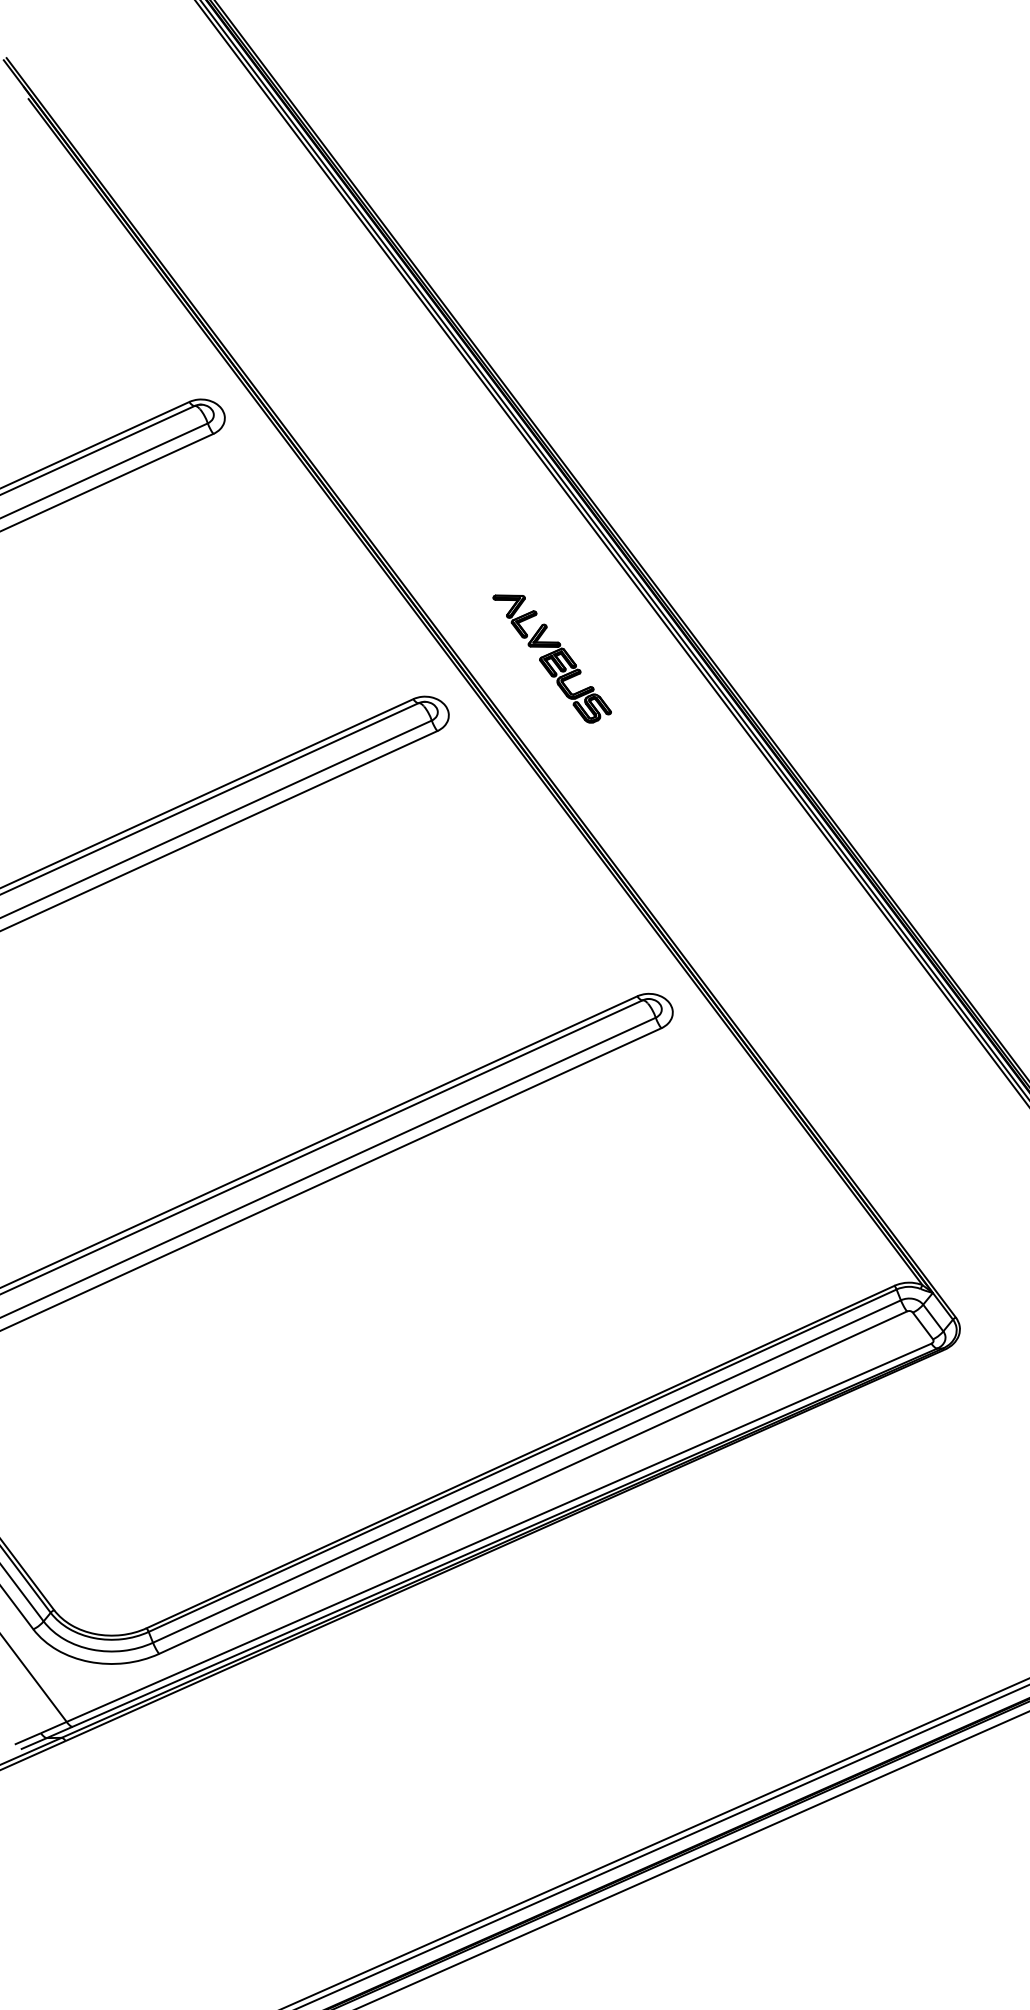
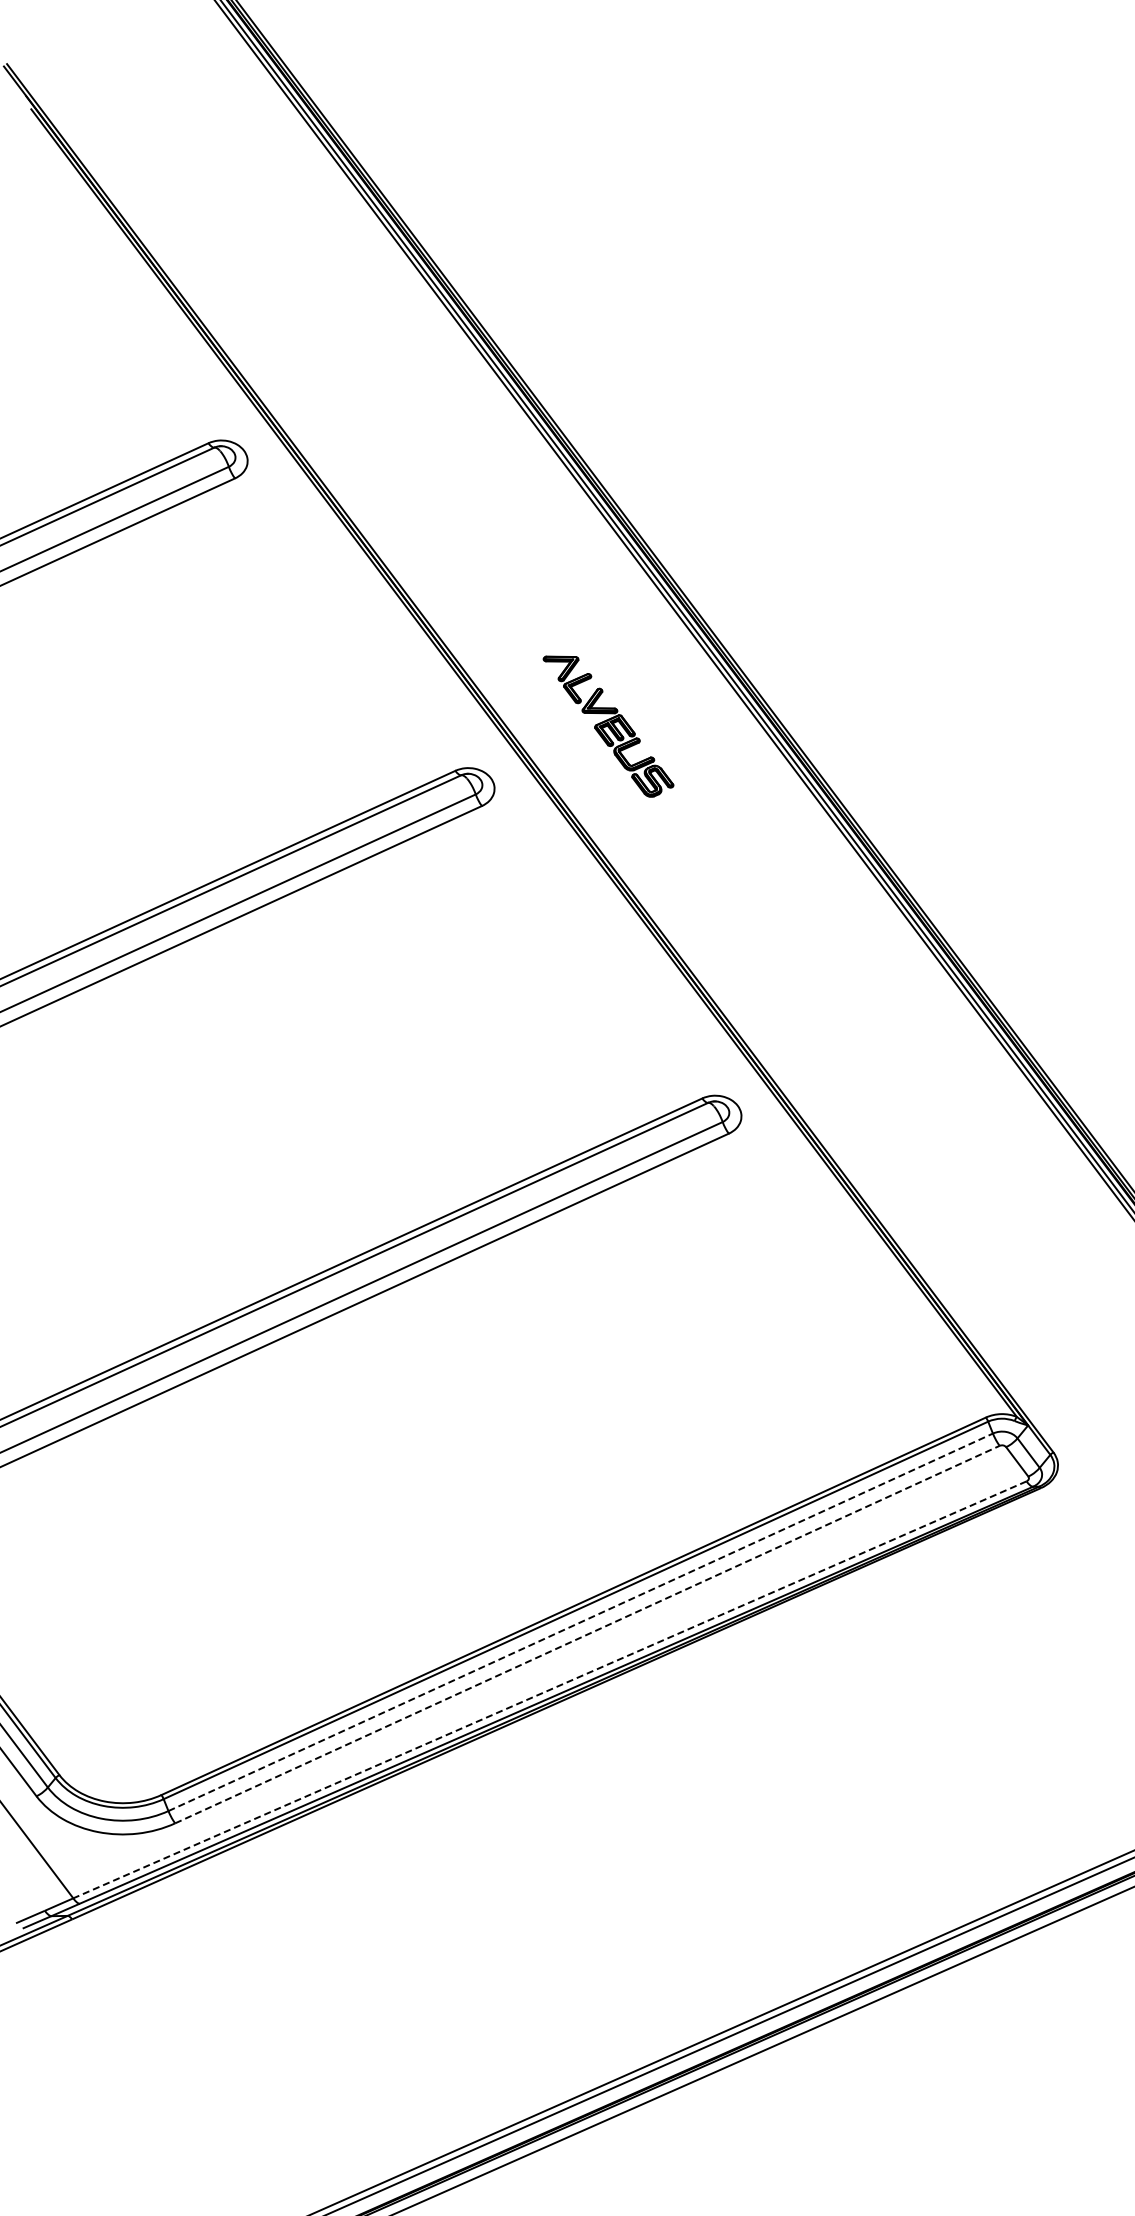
line: (527, 1471) -> (581, 1622), solid -> dashed
line: (533, 1482) -> (587, 1634), solid -> dashed
line: (498, 1533) -> (549, 1690), solid -> dashed

